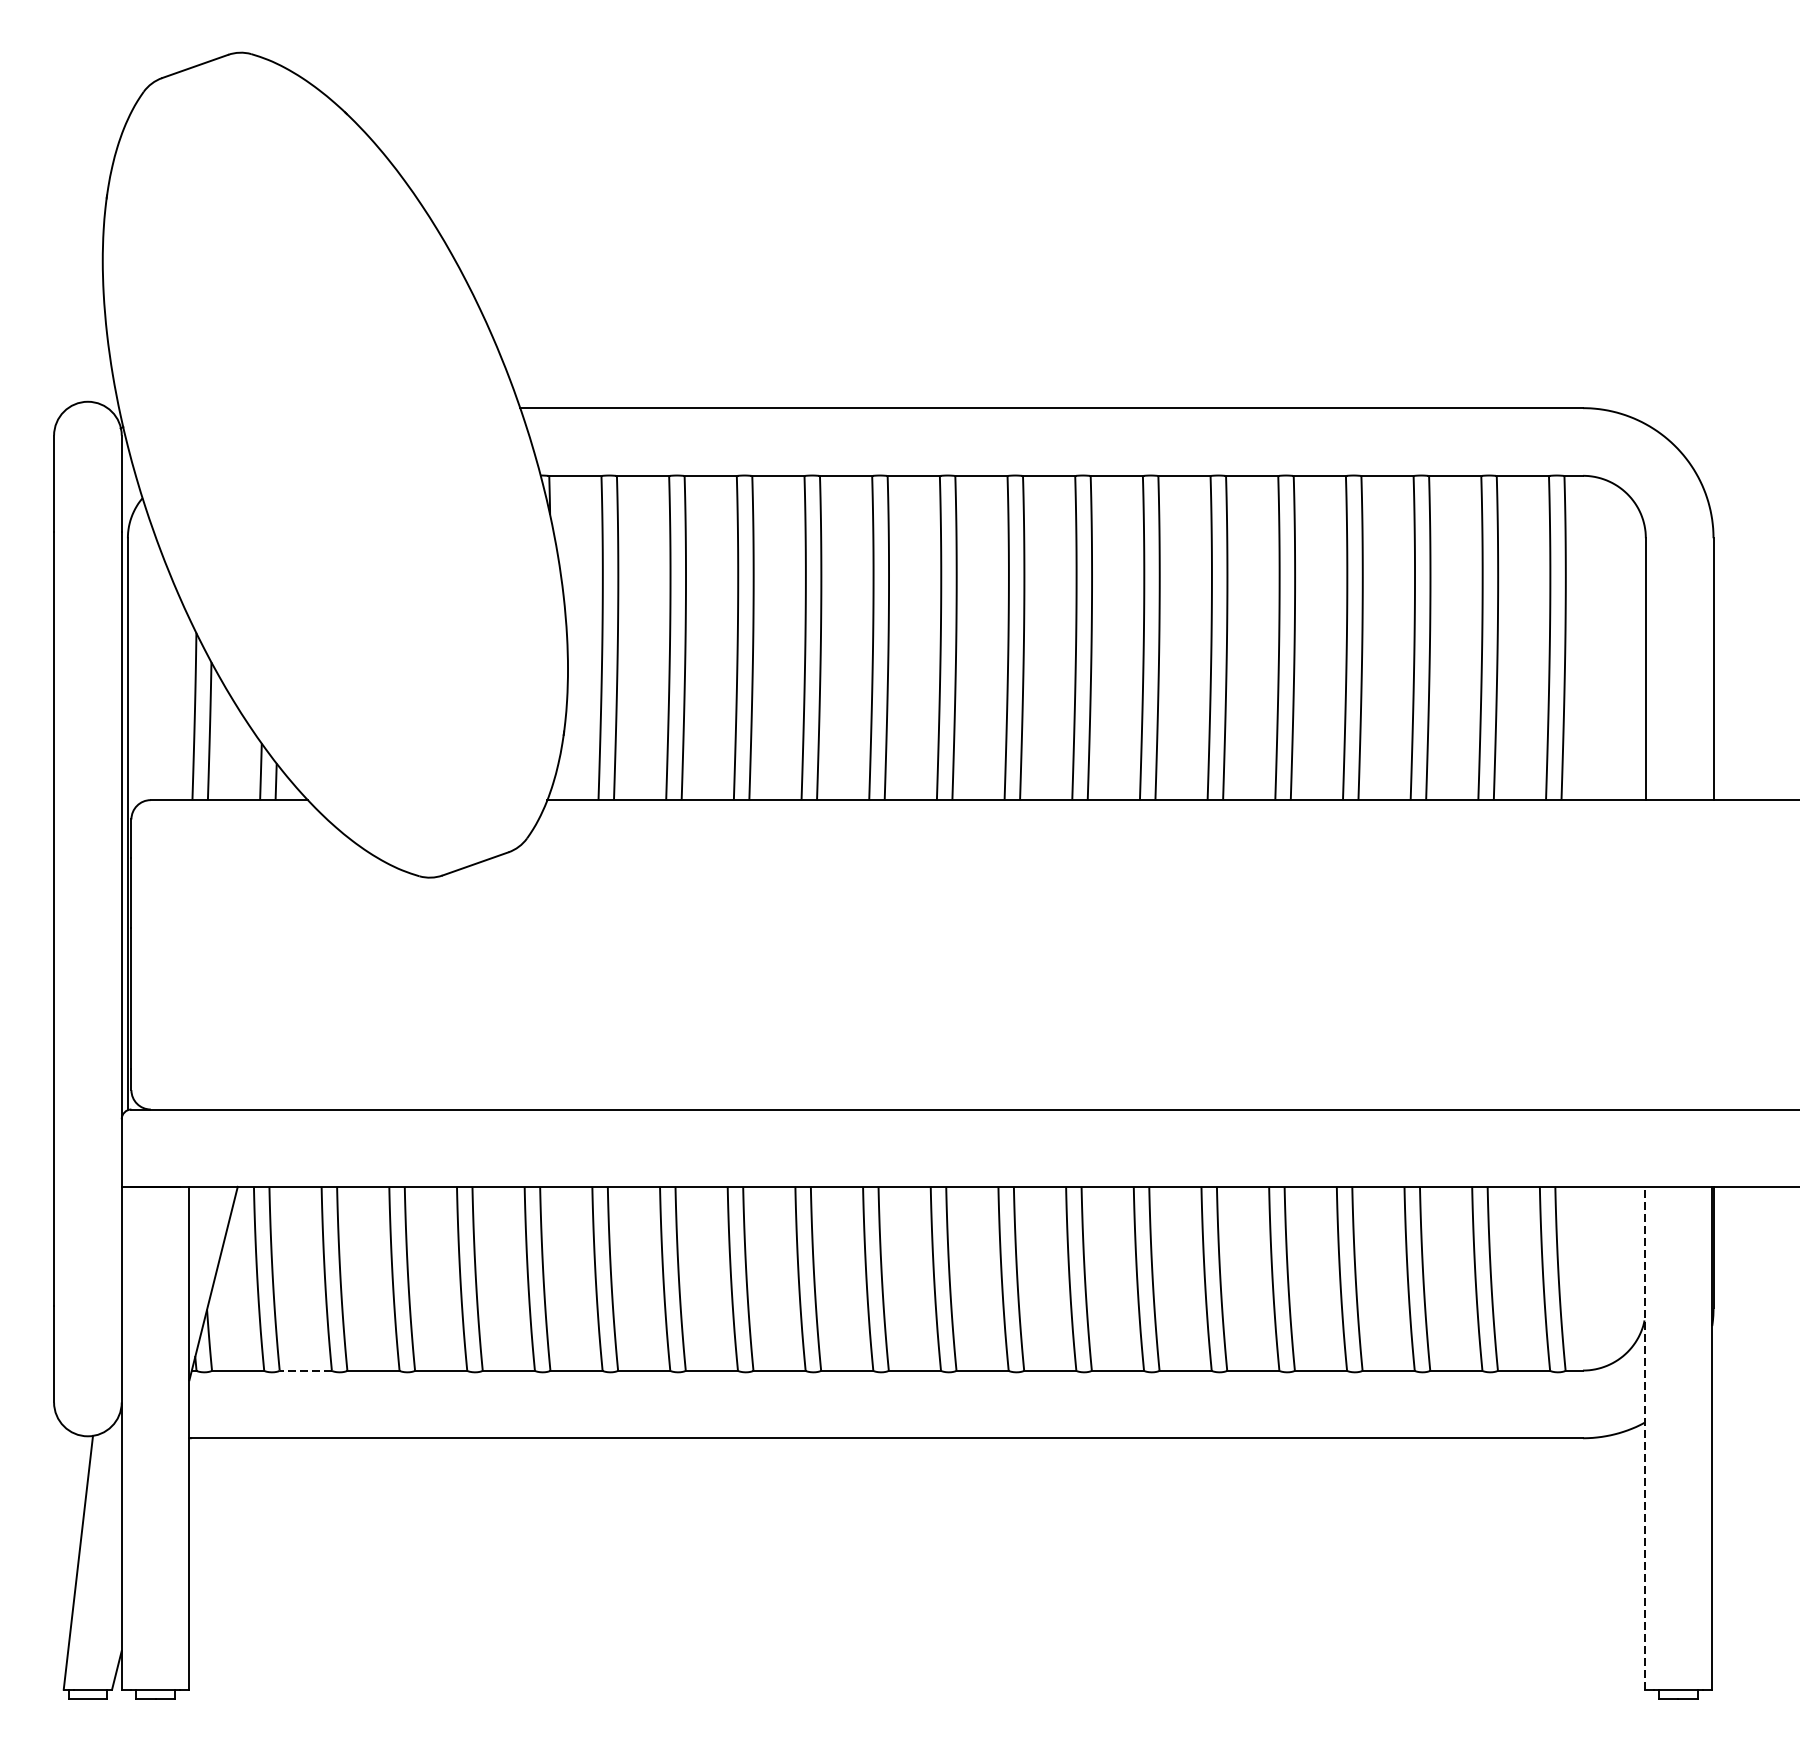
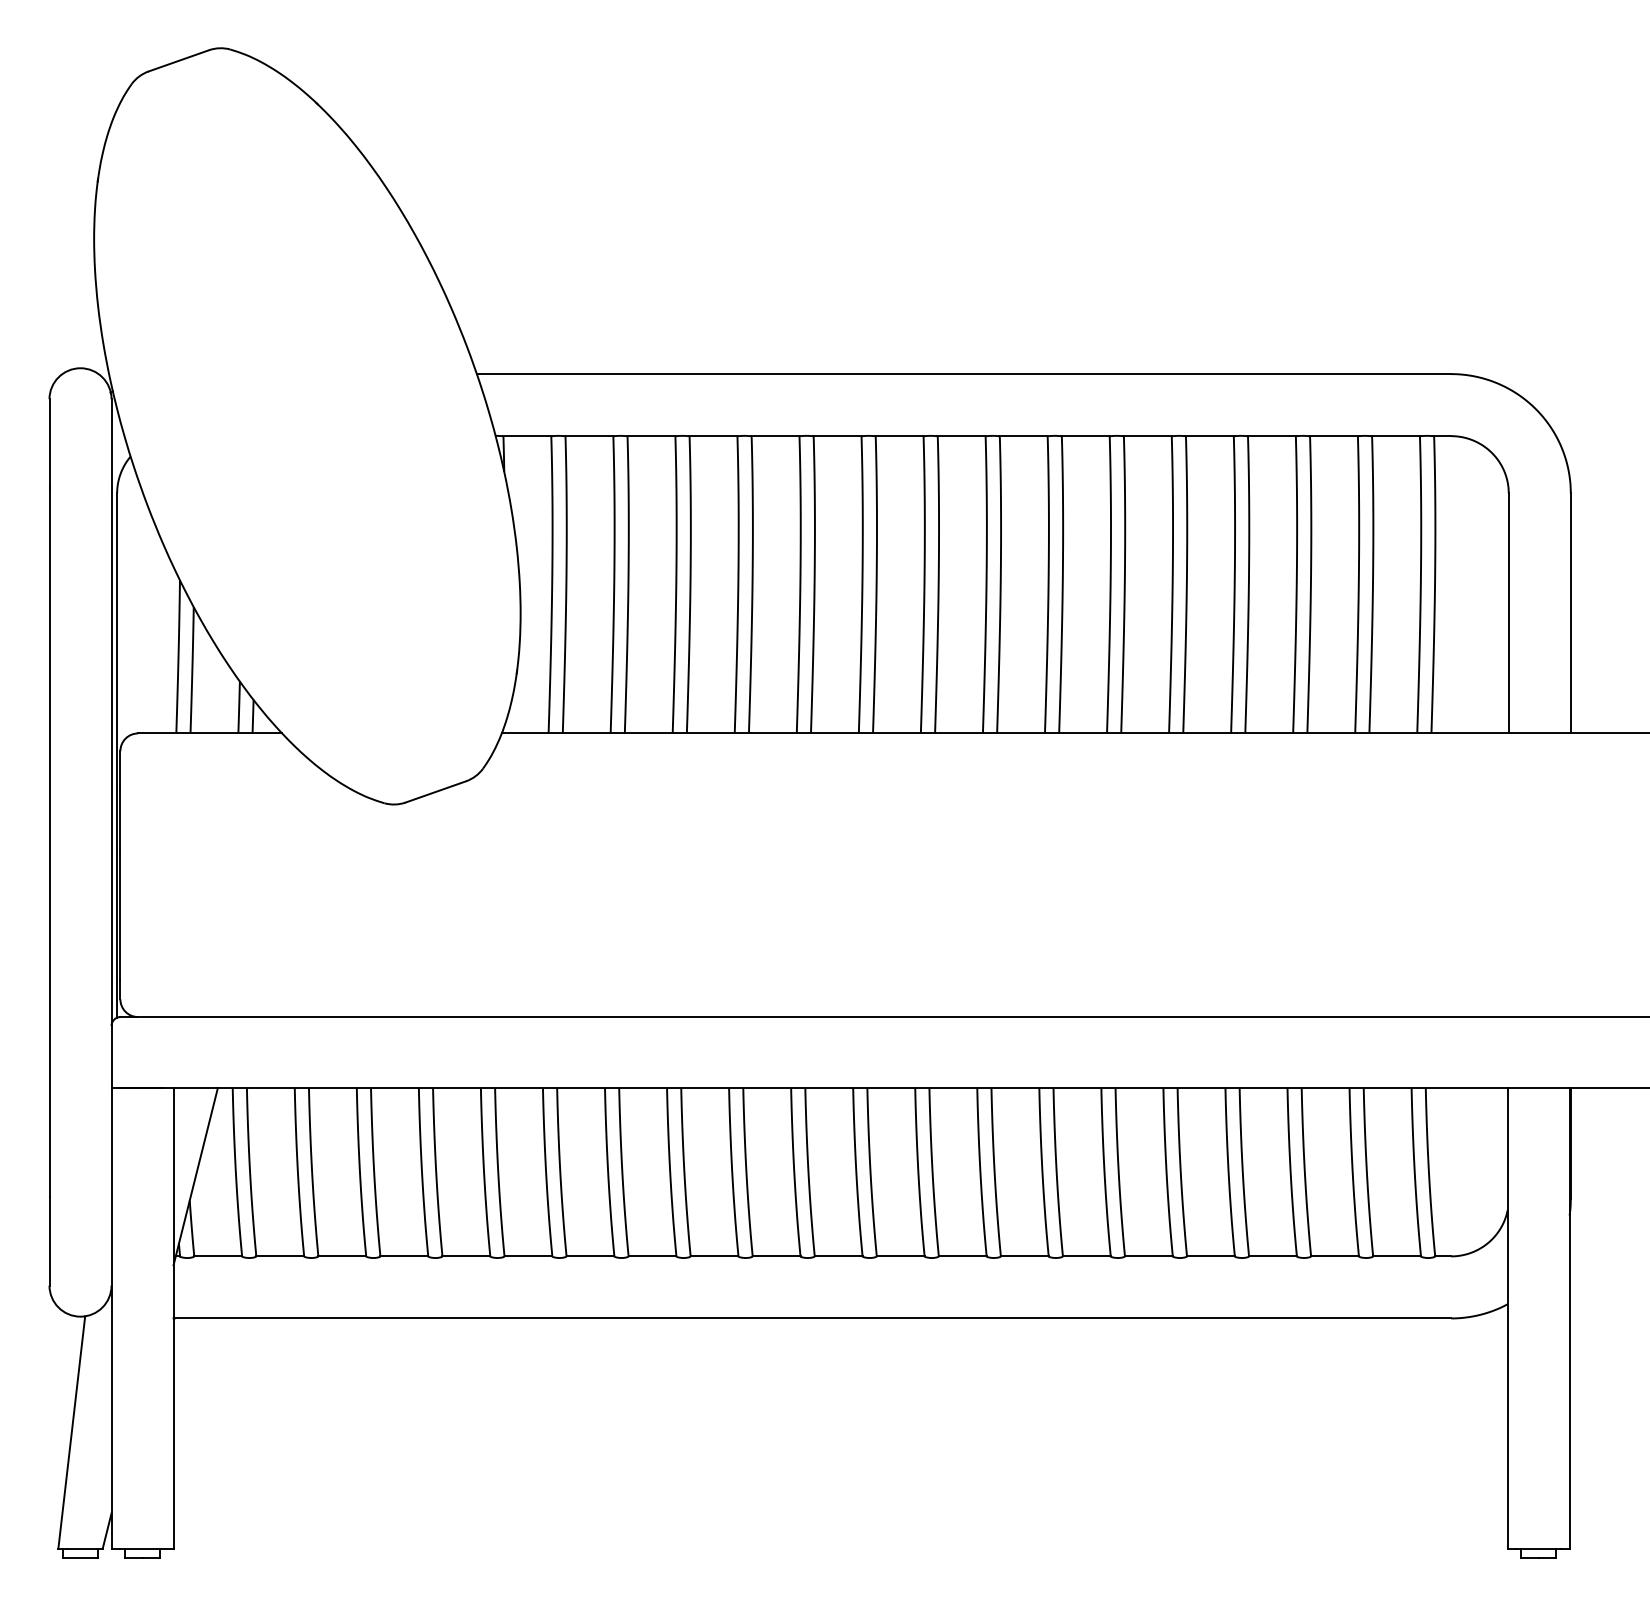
line: (306, 1370) -> (280, 1256), dashed -> solid
line: (1644, 1437) -> (1507, 1317), dashed -> solid

